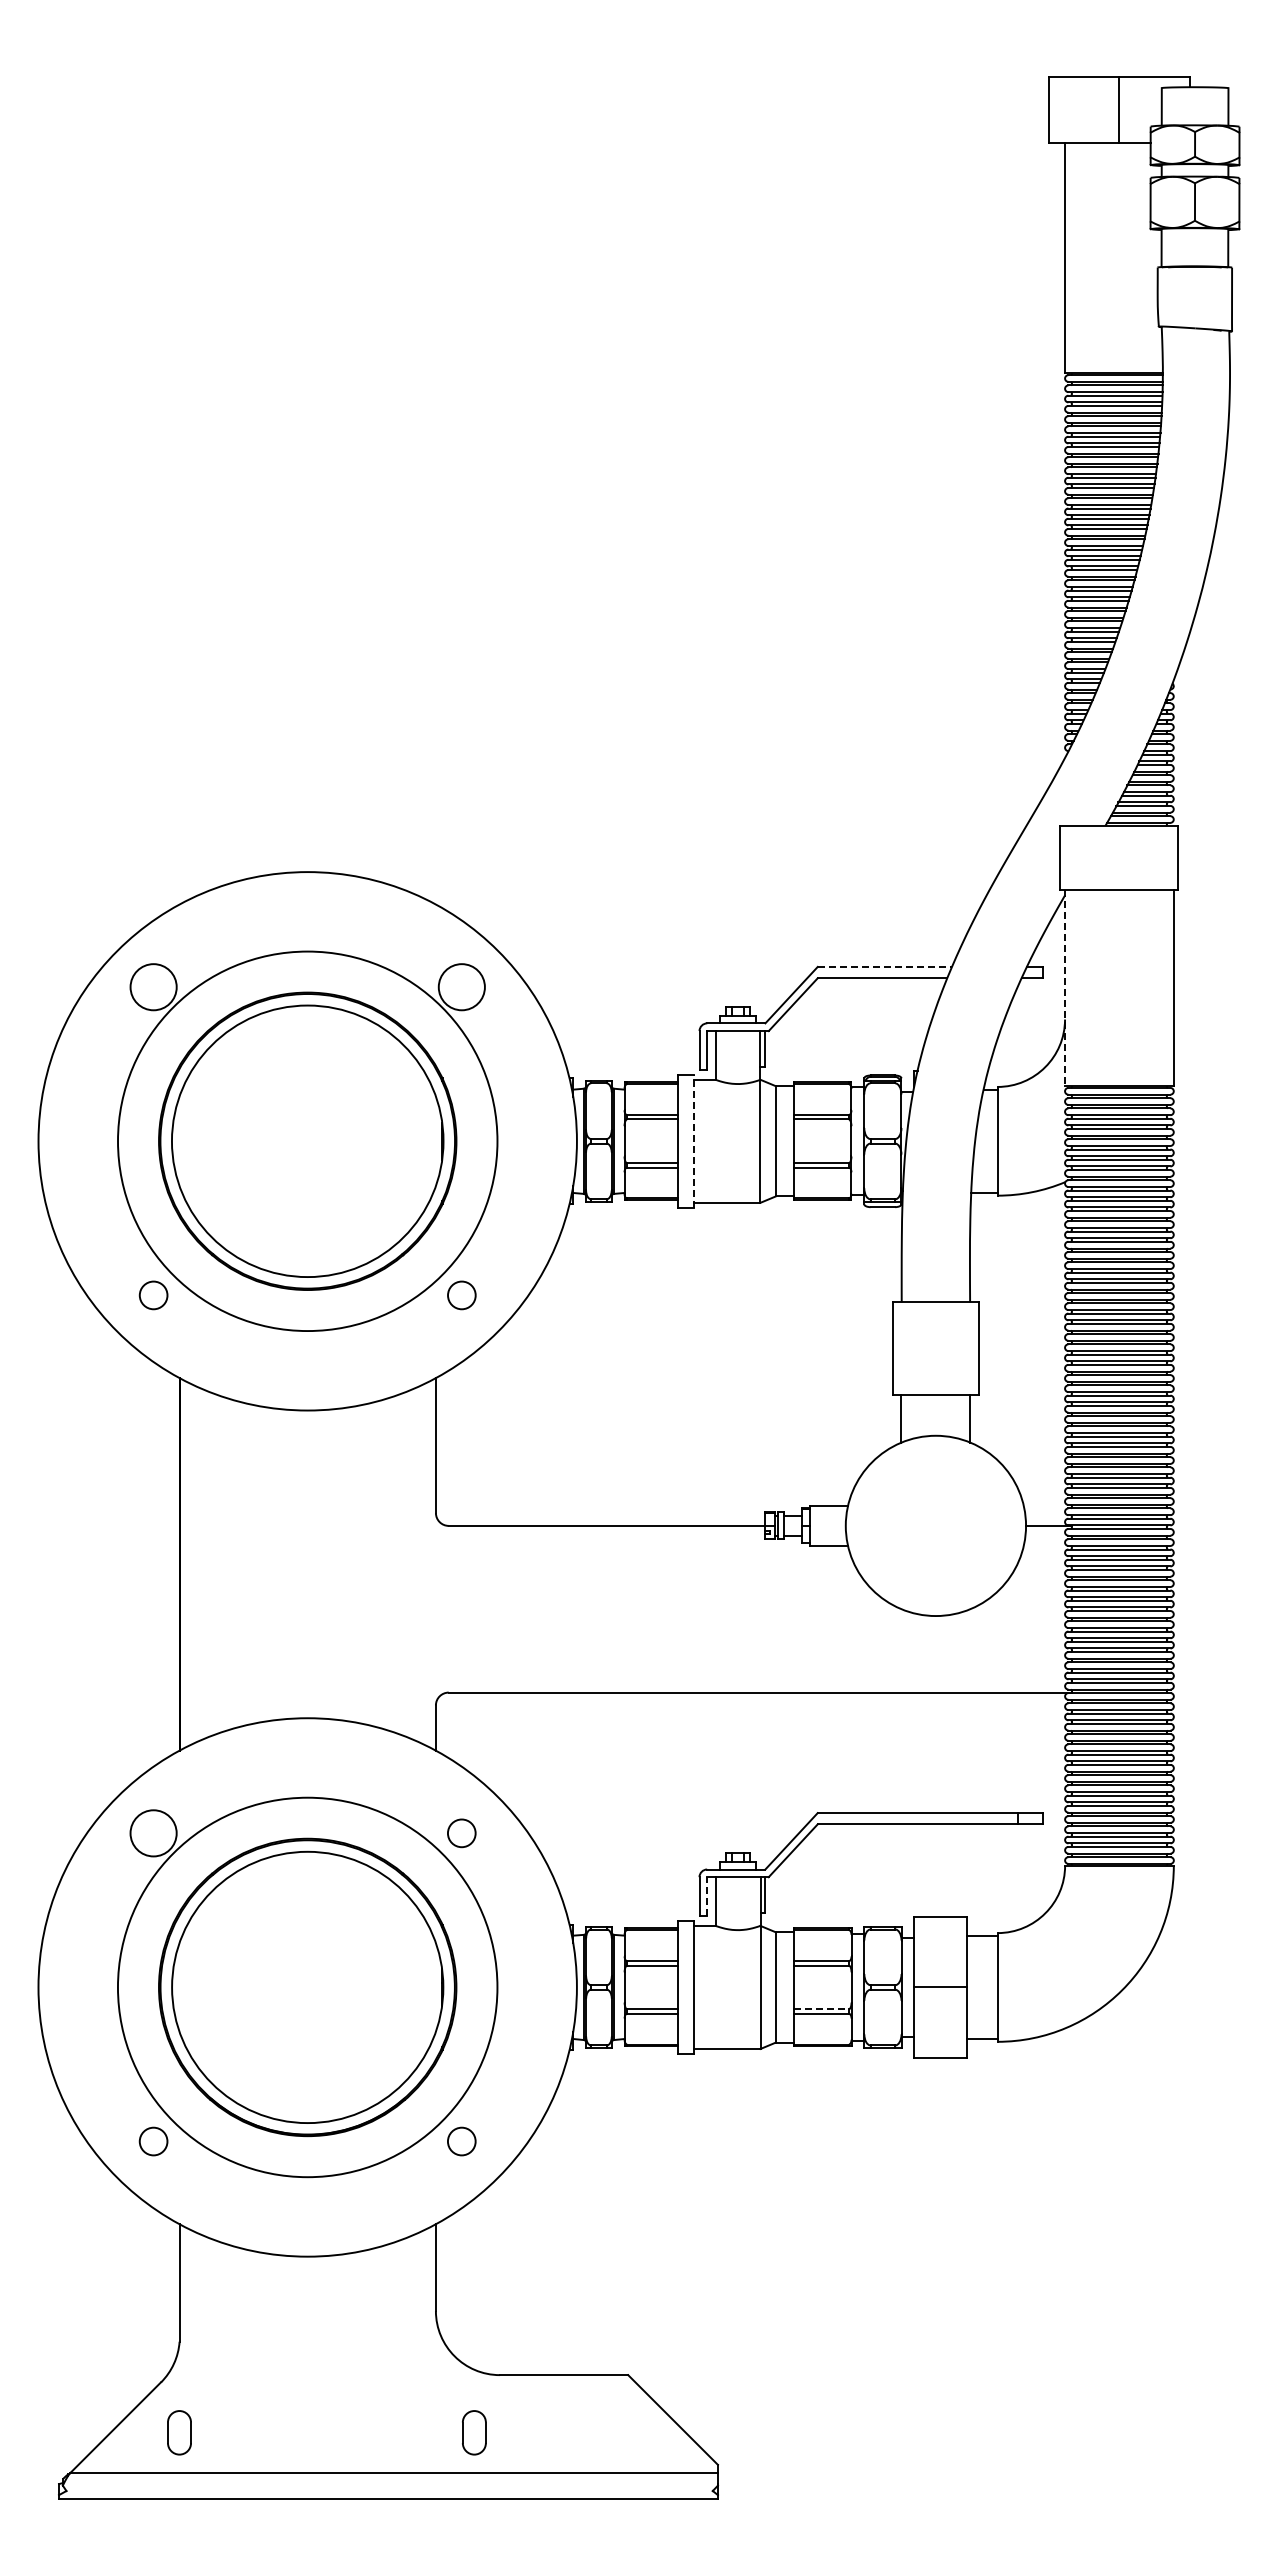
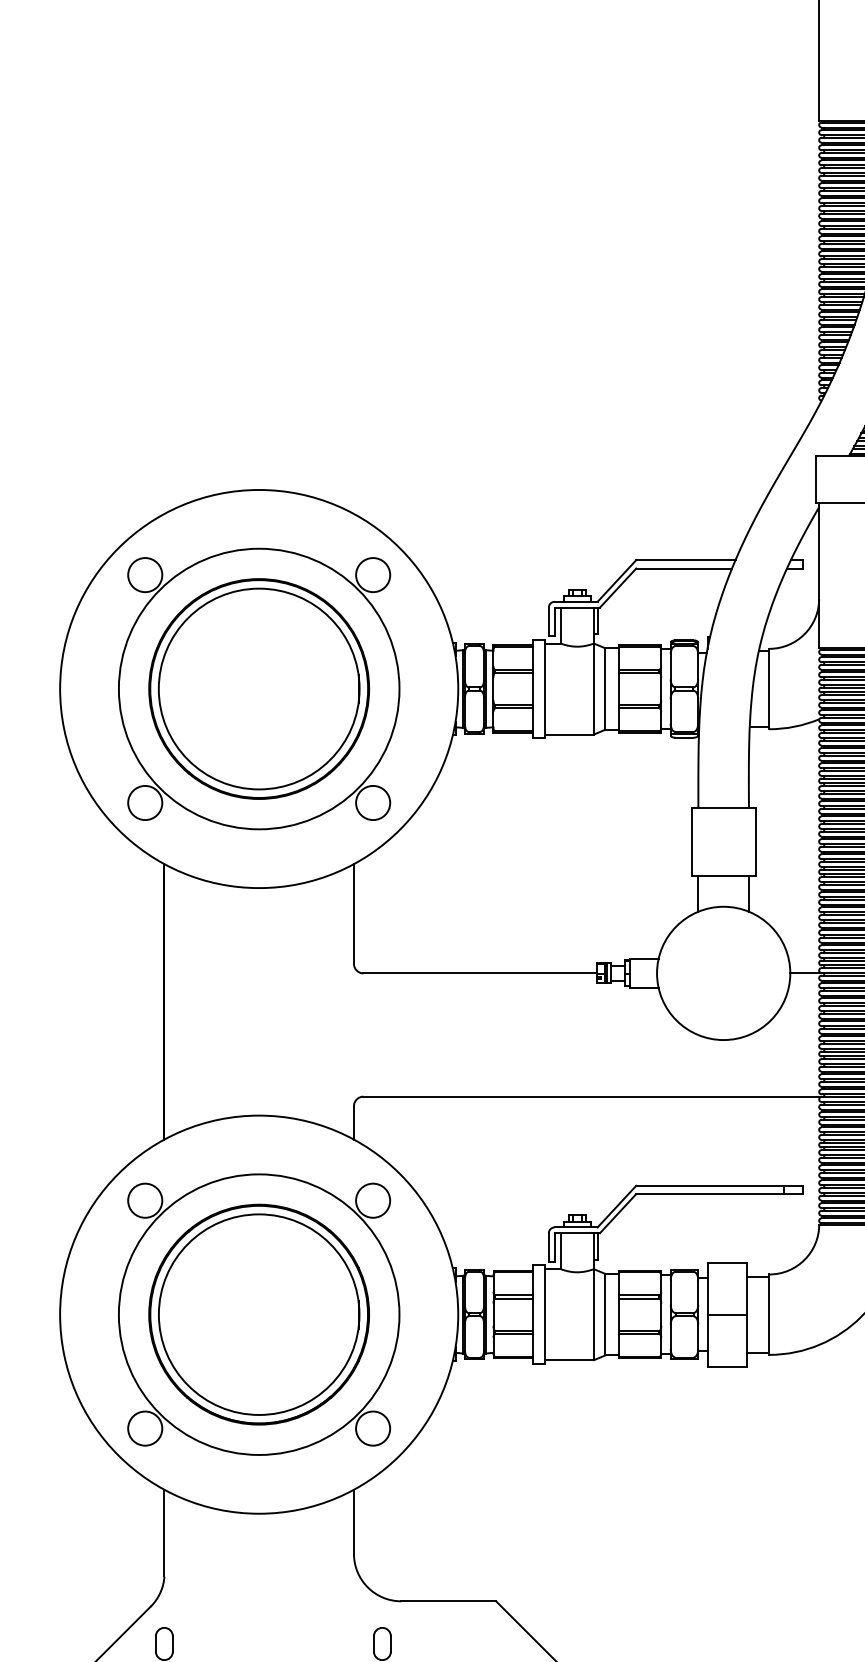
line: (885, 966) -> (686, 559), dashed -> solid
line: (1065, 988) -> (819, 576), dashed -> solid
line: (693, 1141) -> (544, 689), dashed -> solid
circle: (153, 1295) -> (145, 803), size x1.67
circle: (461, 1295) -> (372, 803), size x1.67
circle: (461, 1833) -> (372, 1200), size x1.67
line: (707, 1895) -> (554, 1246), dashed -> solid
line: (821, 2009) -> (639, 1330), dashed -> solid
circle: (153, 2141) -> (145, 1428), size x1.67
circle: (461, 2141) -> (372, 1428), size x1.67

